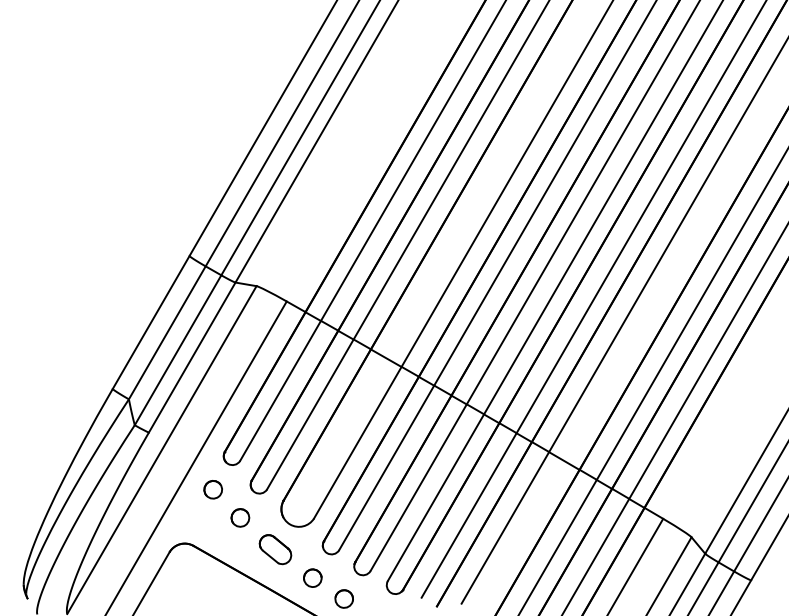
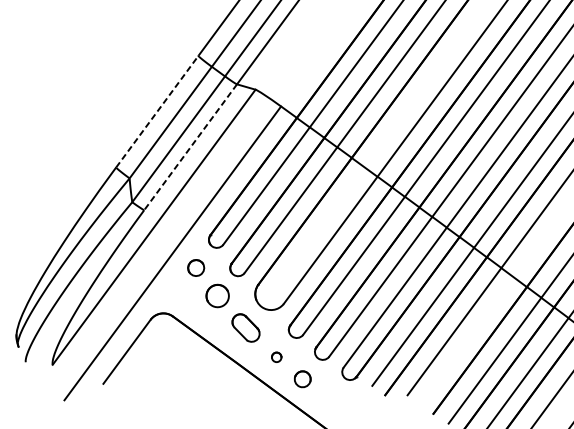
line: (151, 322) -> (157, 111), solid -> dashed
line: (192, 357) -> (190, 147), solid -> dashed
part: (240, 517) -> (217, 295), size x1.4
part: (312, 577) -> (276, 356), size x0.6

